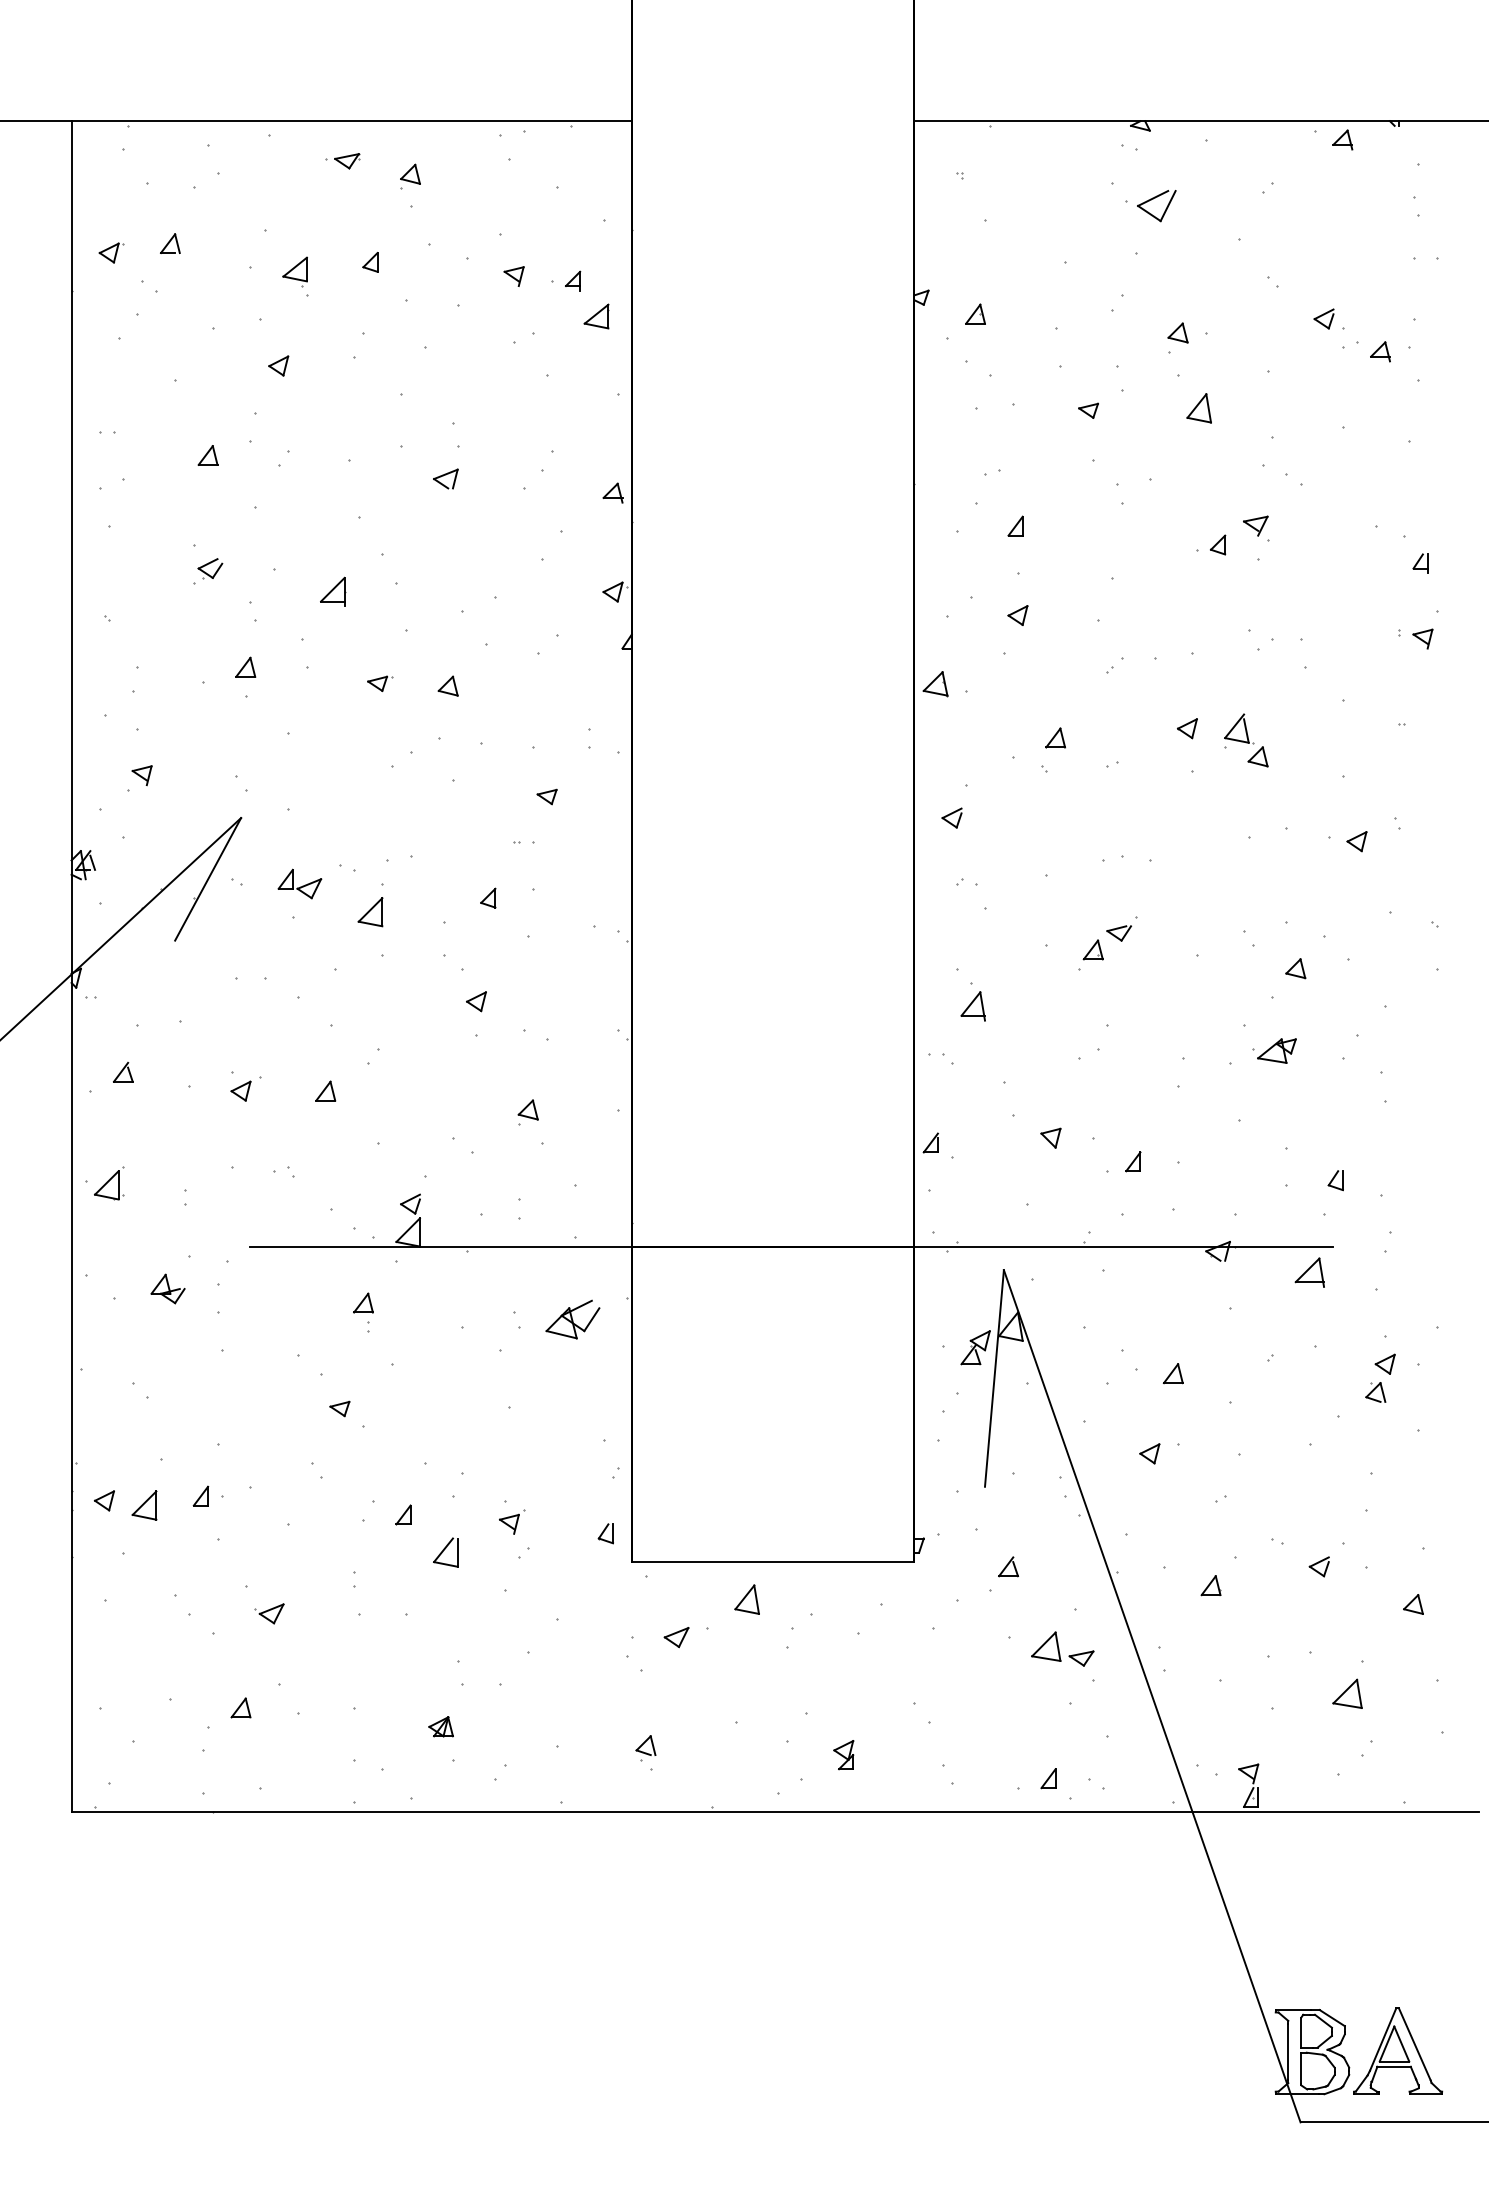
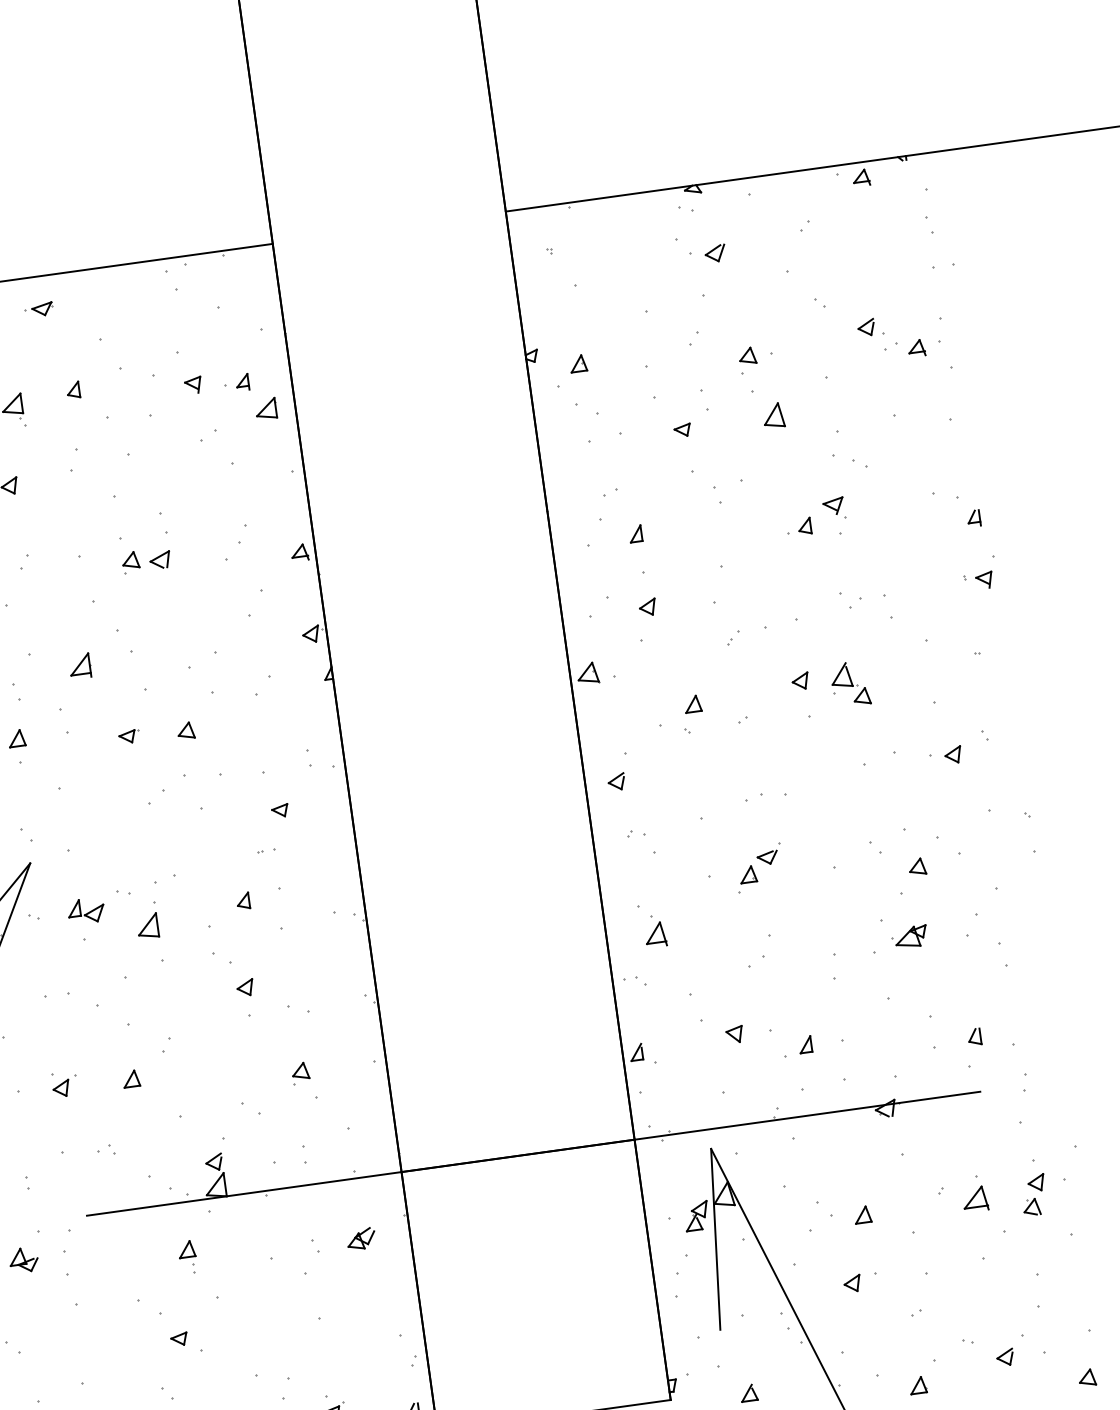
part: (410, 176) -> (130, 562), moved
part: (1156, 205) -> (715, 253), size x0.62
part: (1309, 1272) -> (975, 1199), moved
part: (572, 1319) -> (360, 1239), size x0.62

